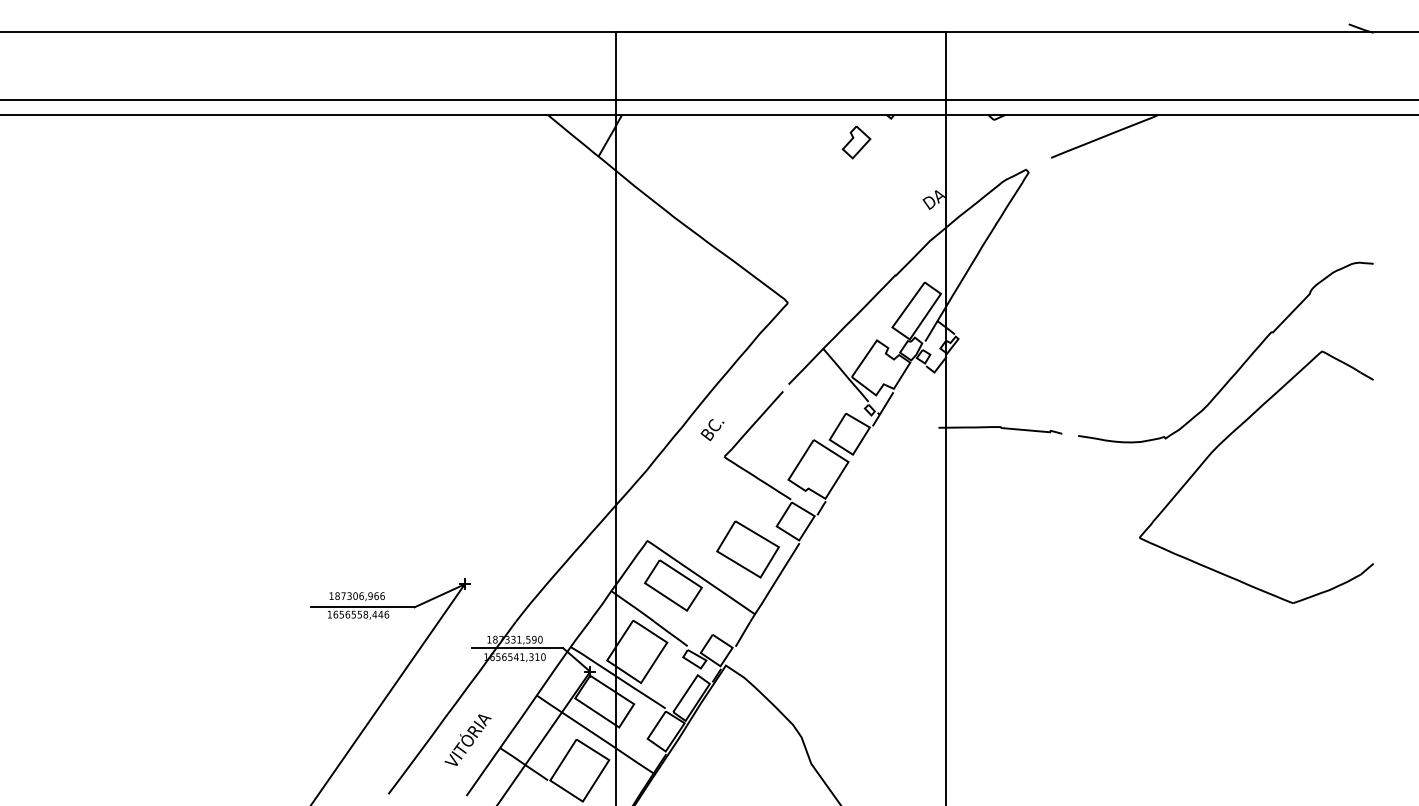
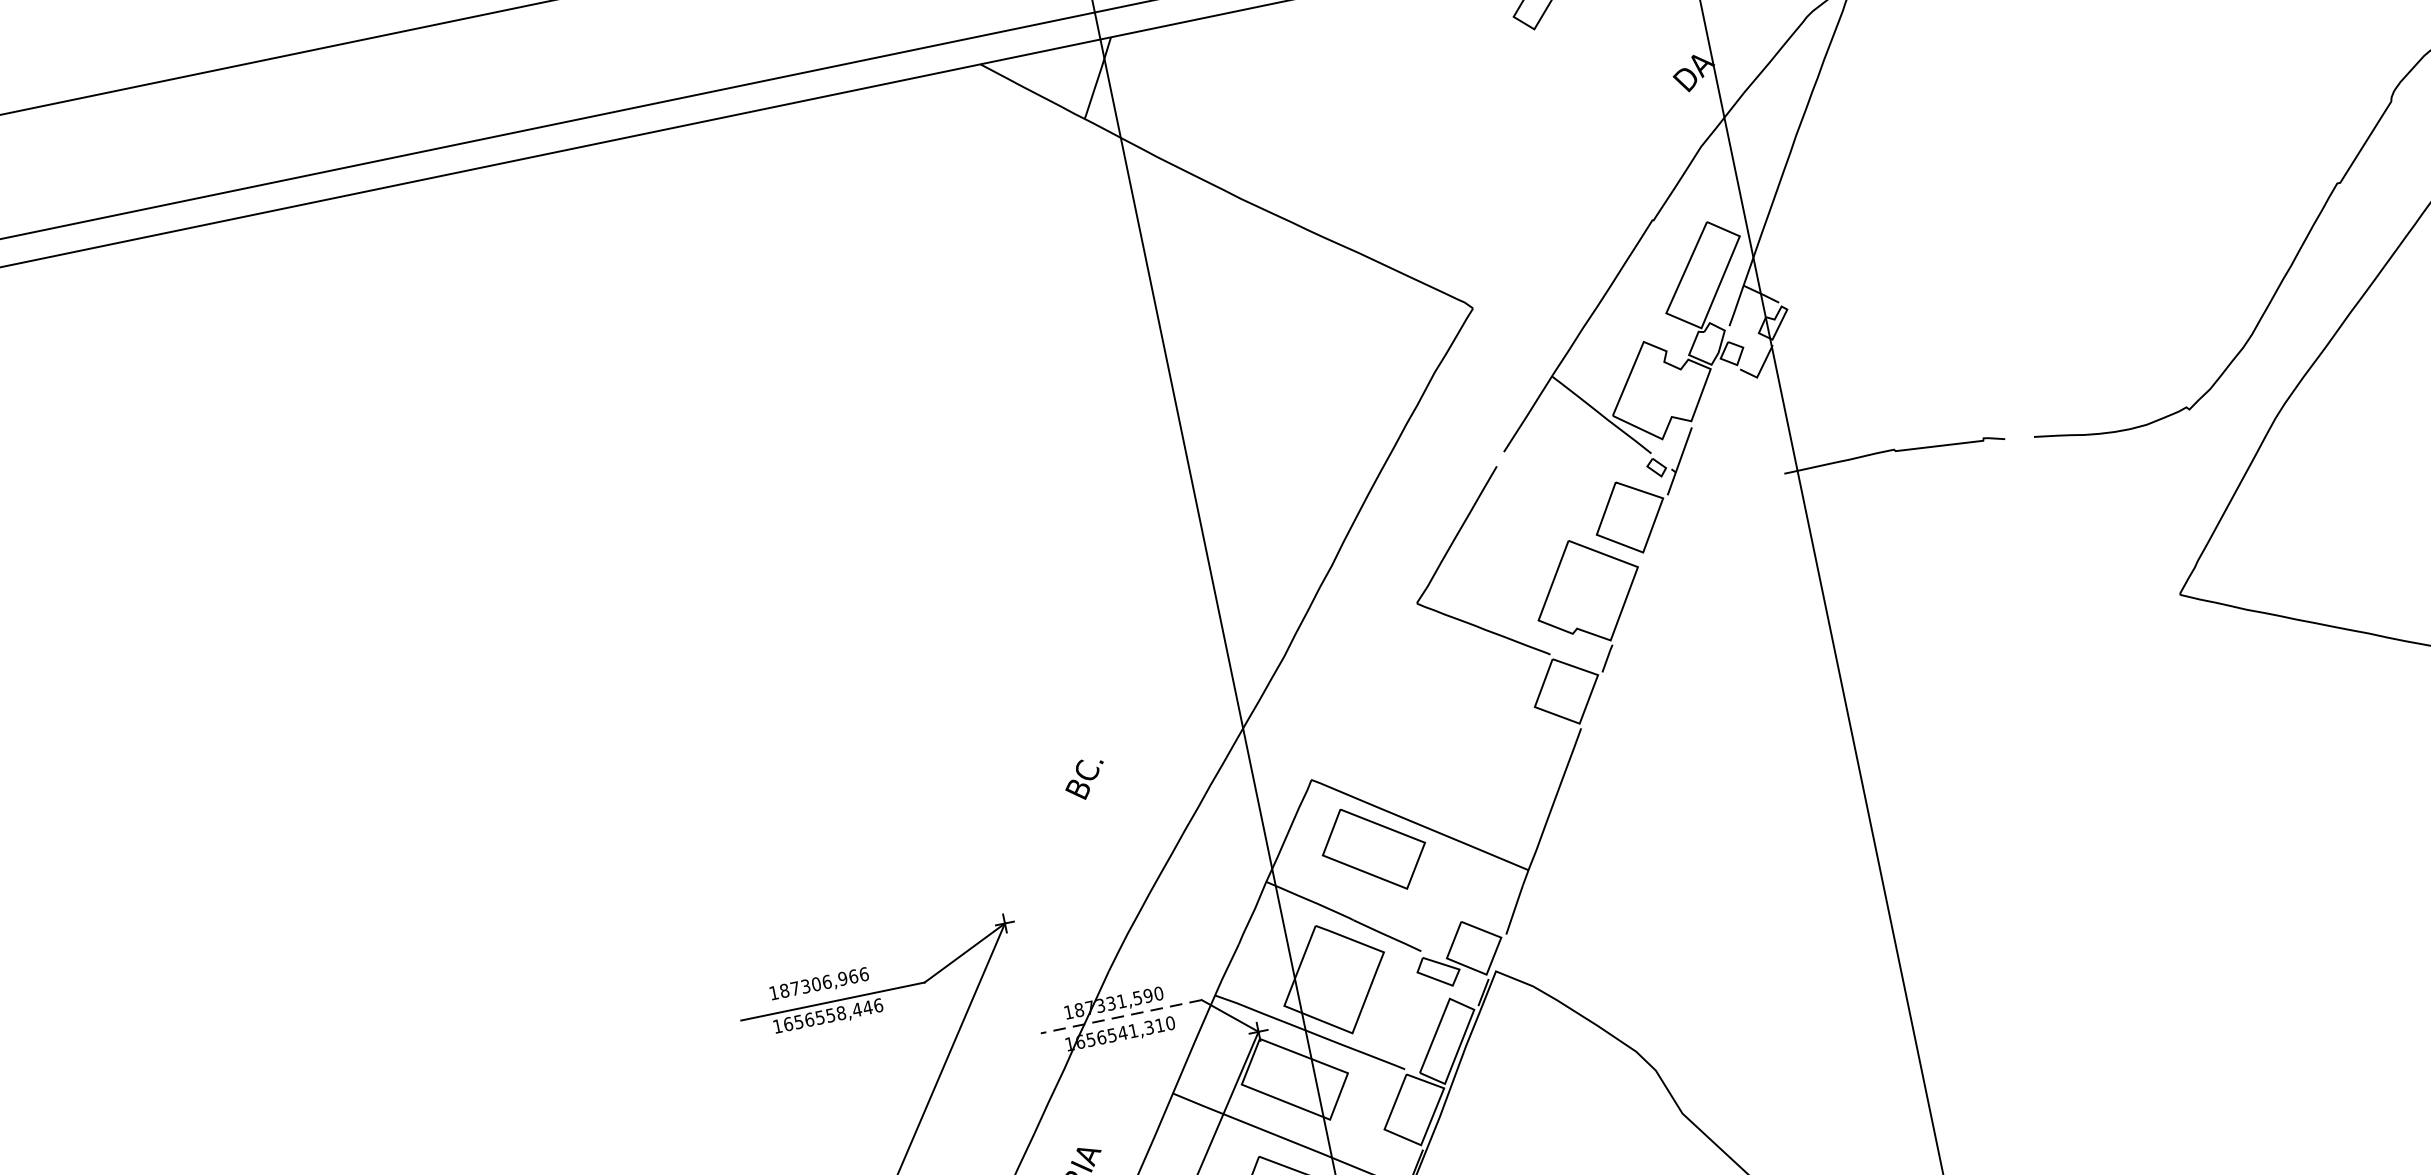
text: (712, 430) -> (1085, 780), moved
part: (747, 549) -> (1491, 758), removed
line: (517, 648) -> (1121, 1017), solid -> dashed

